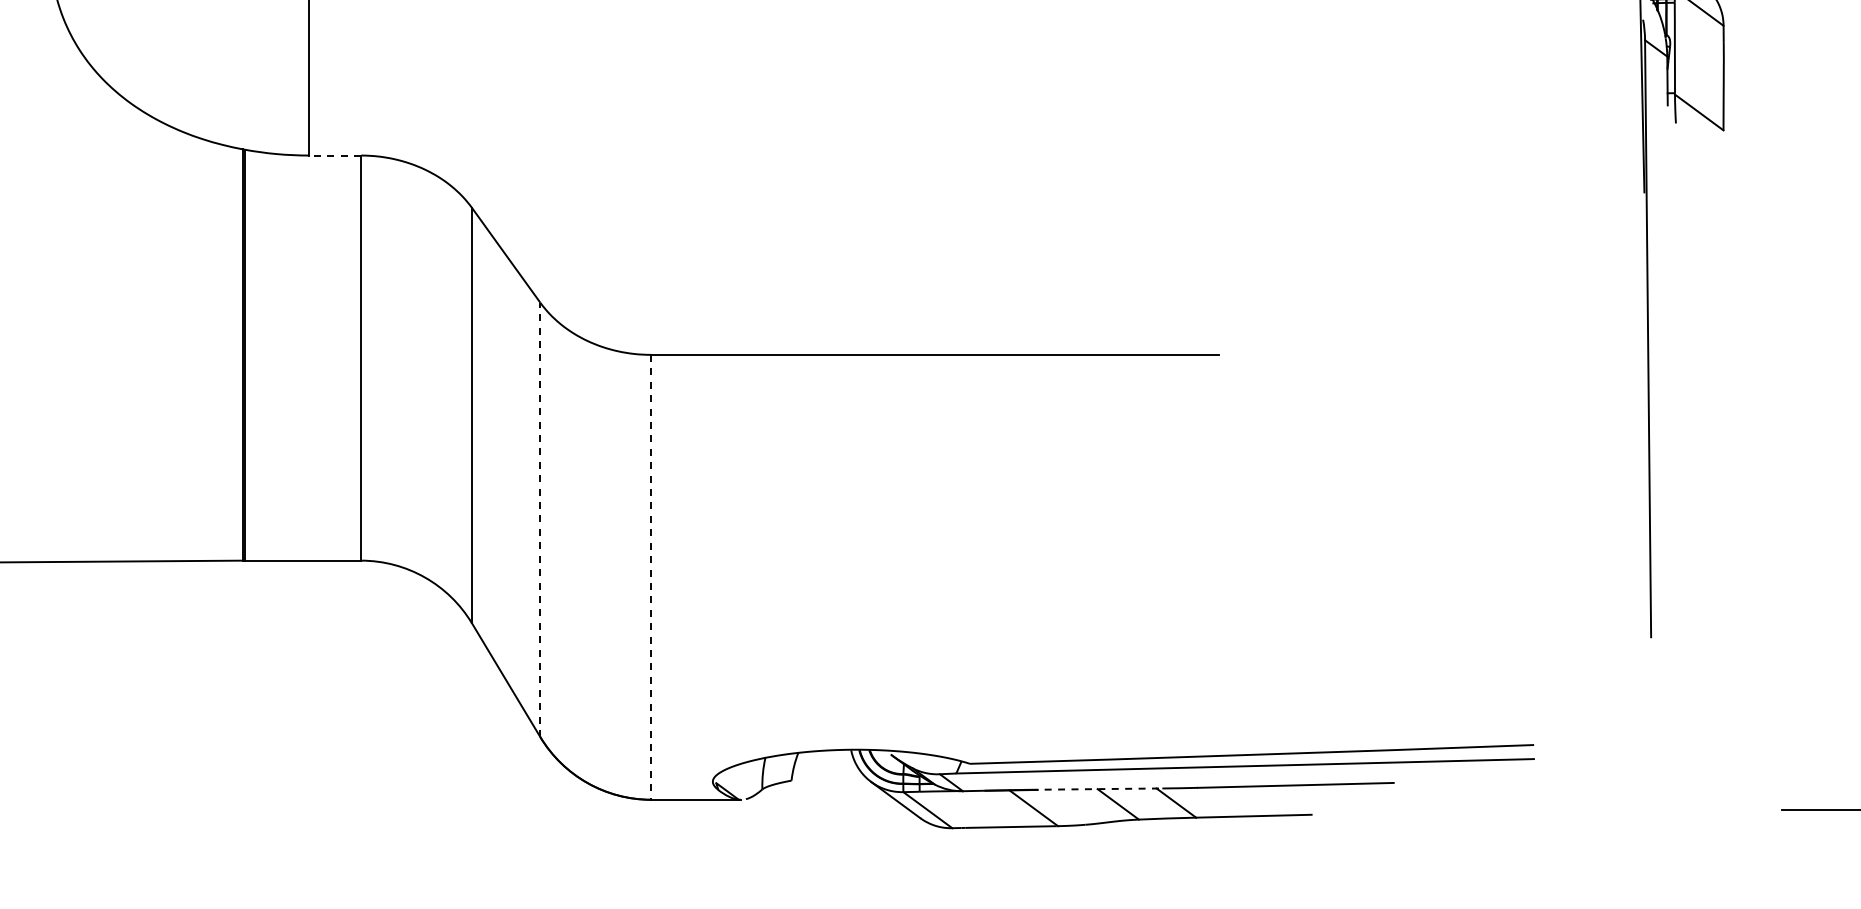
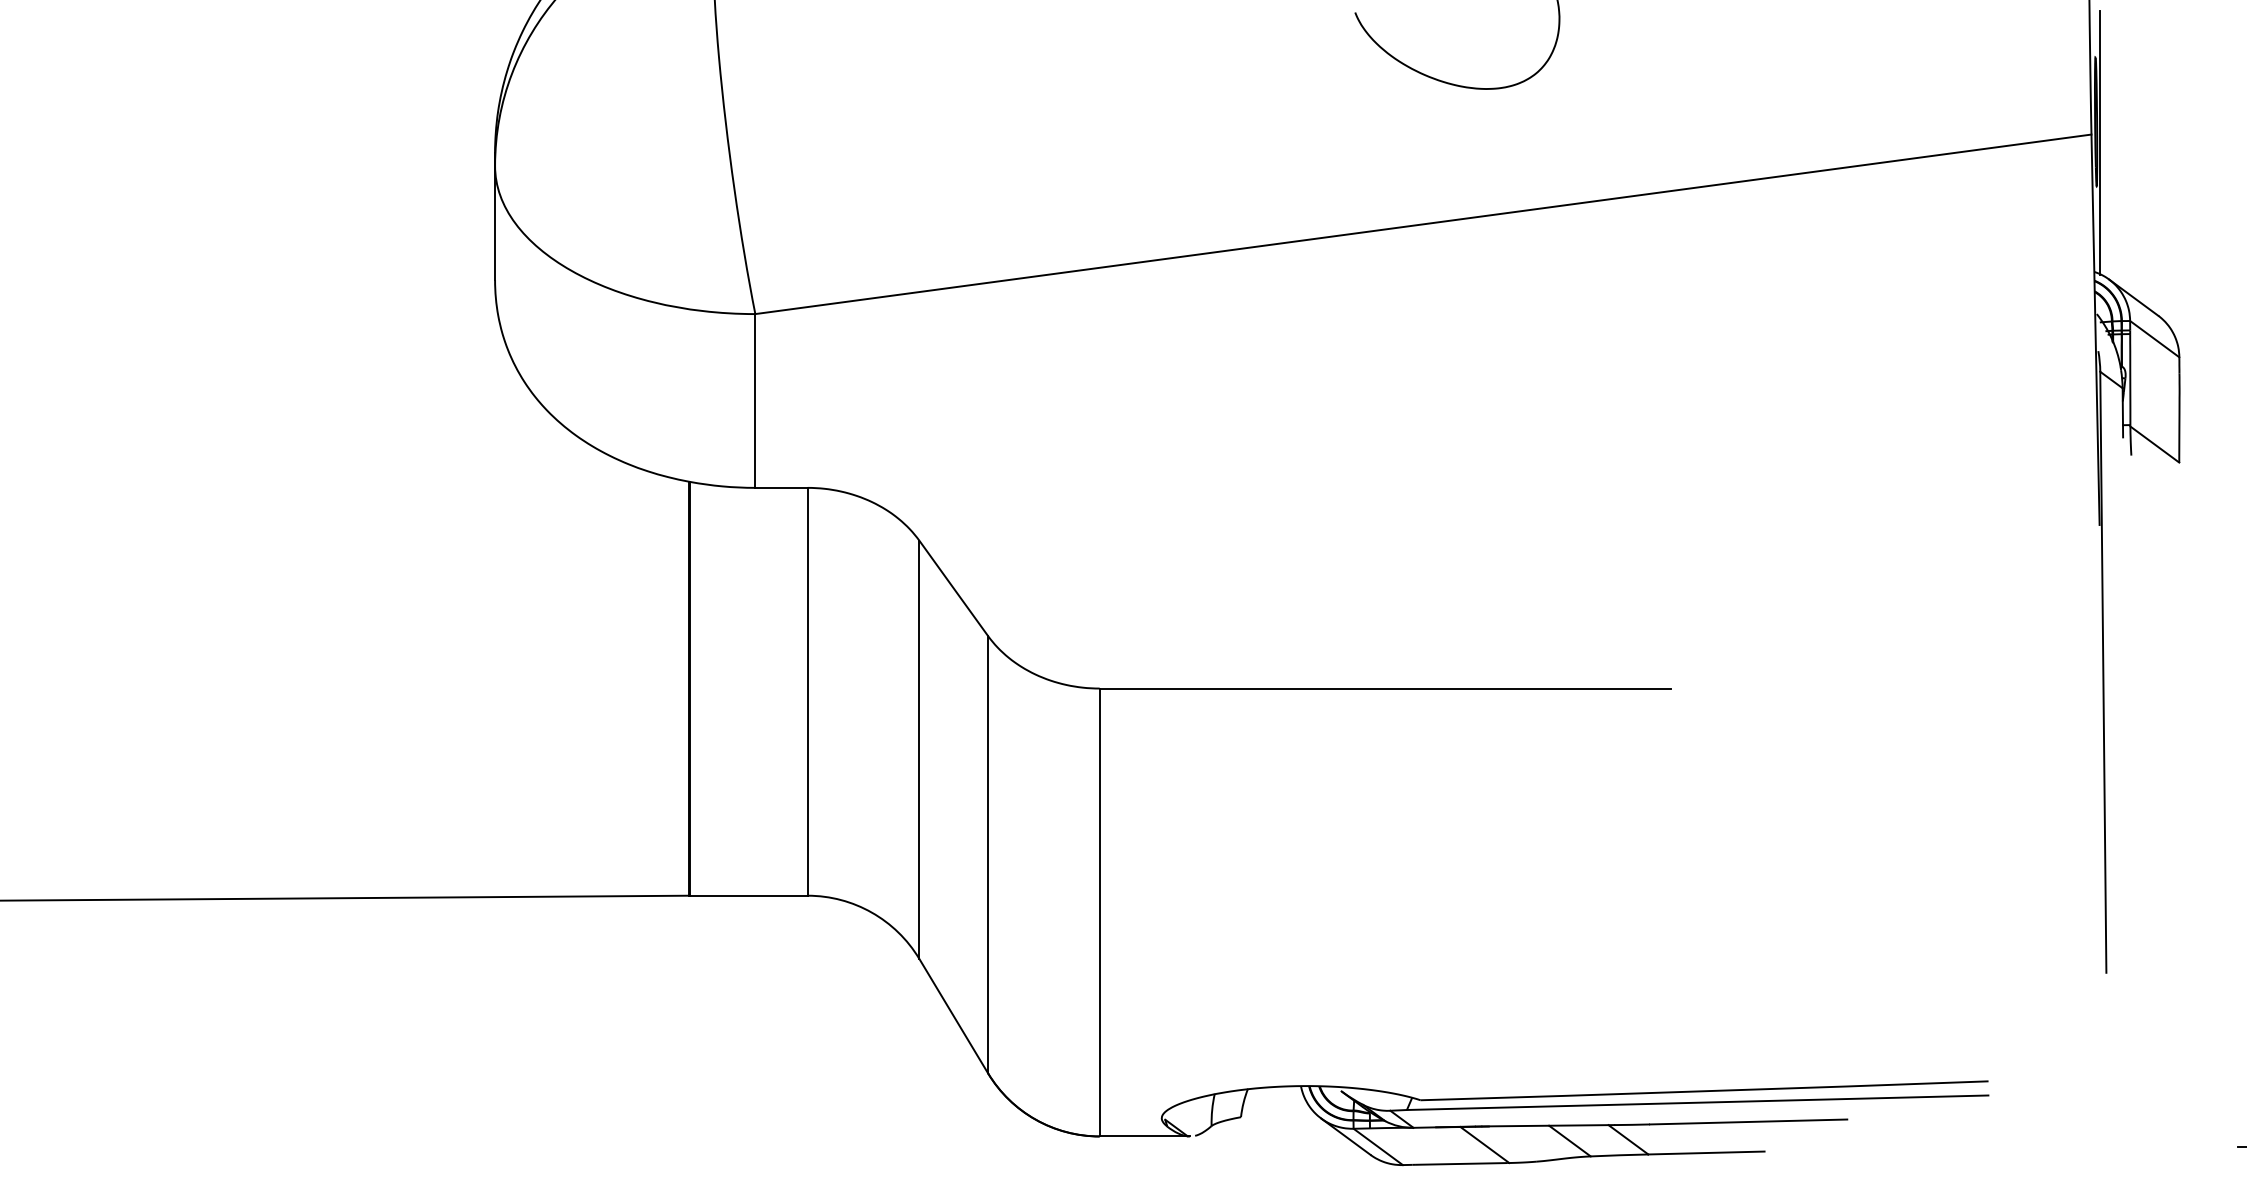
line: (335, 155) -> (781, 487), dashed -> solid
line: (540, 519) -> (988, 854), dashed -> solid
line: (650, 577) -> (1099, 912), dashed -> solid
line: (1096, 788) -> (1548, 1125), dashed -> solid

